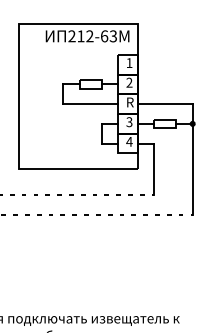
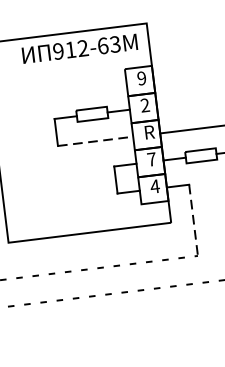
text: (71, 36) -> (57, 51), 212-63 -> 912-63
text: (129, 63) -> (141, 79), 1 -> 9
line: (91, 104) -> (96, 141), solid -> dashed
text: (129, 122) -> (151, 159), 3 -> 7
line: (154, 169) -> (194, 220), solid -> dashed

